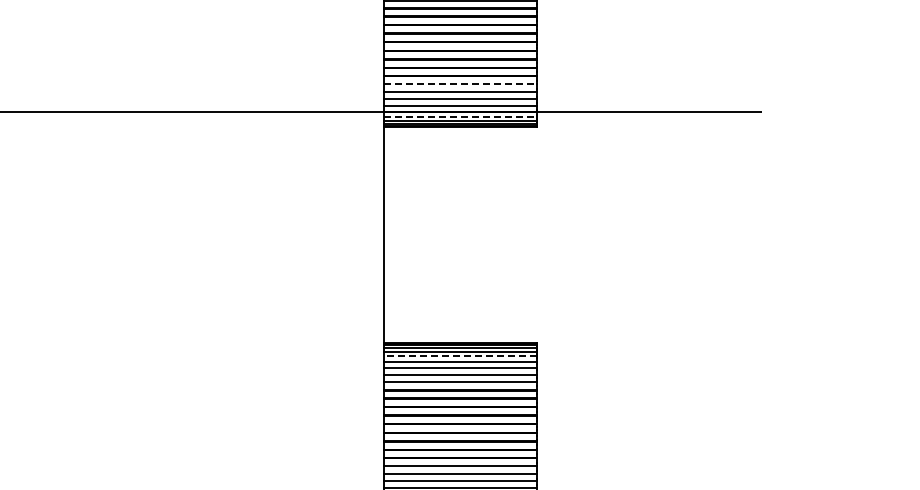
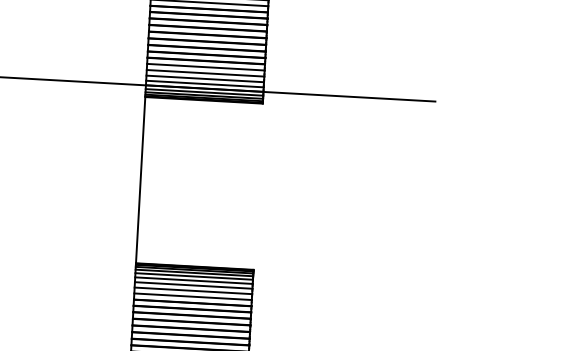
line: (461, 84) -> (206, 67), dashed -> solid
line: (461, 116) -> (205, 92), dashed -> solid
line: (460, 356) -> (194, 276), dashed -> solid

